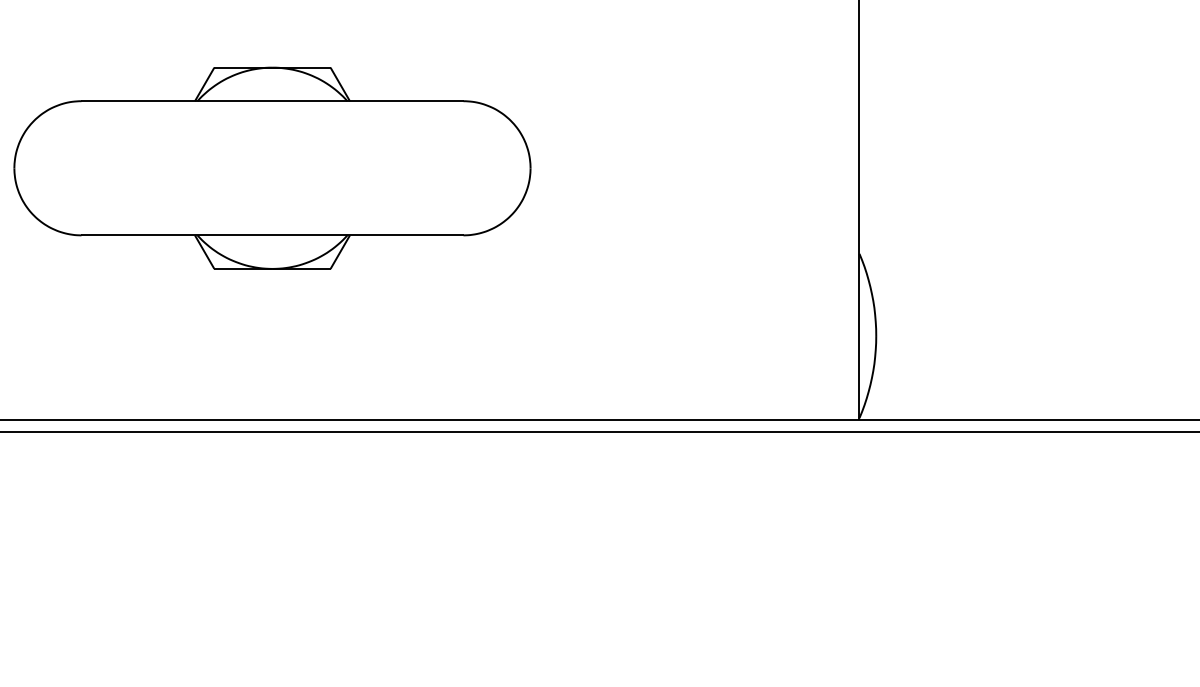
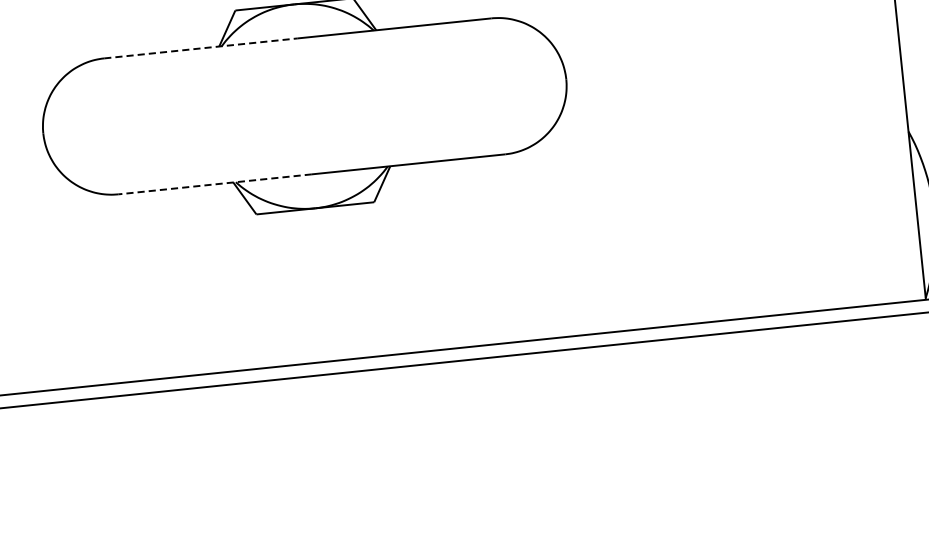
line: (176, 101) -> (200, 48), solid -> dashed
line: (176, 235) -> (214, 184), solid -> dashed

